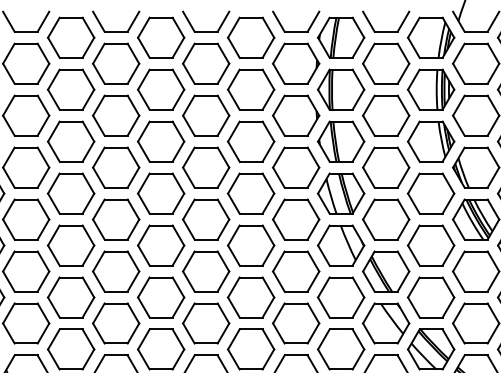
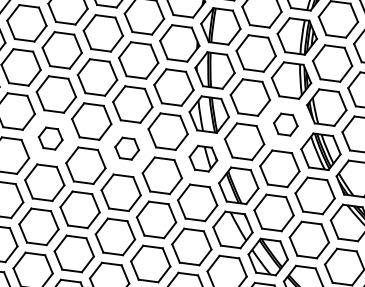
part: (431, 193) -> (286, 124), size x0.6
part: (161, 245) -> (50, 138), size x0.6
part: (251, 245) -> (127, 148), size x0.6
part: (340, 245) -> (202, 158), size x0.7

